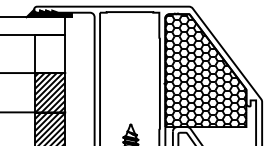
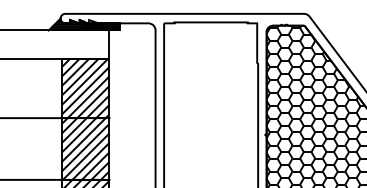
hatch: (50, 54) -> (86, 88), added

